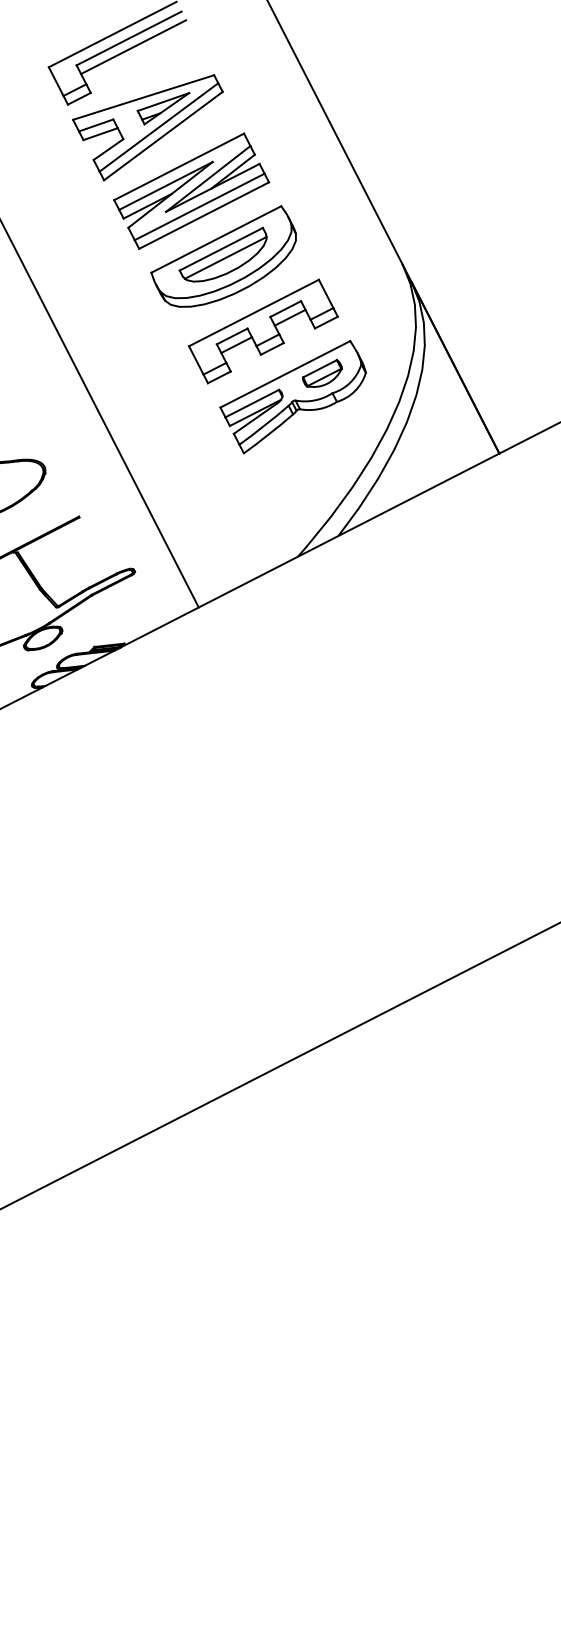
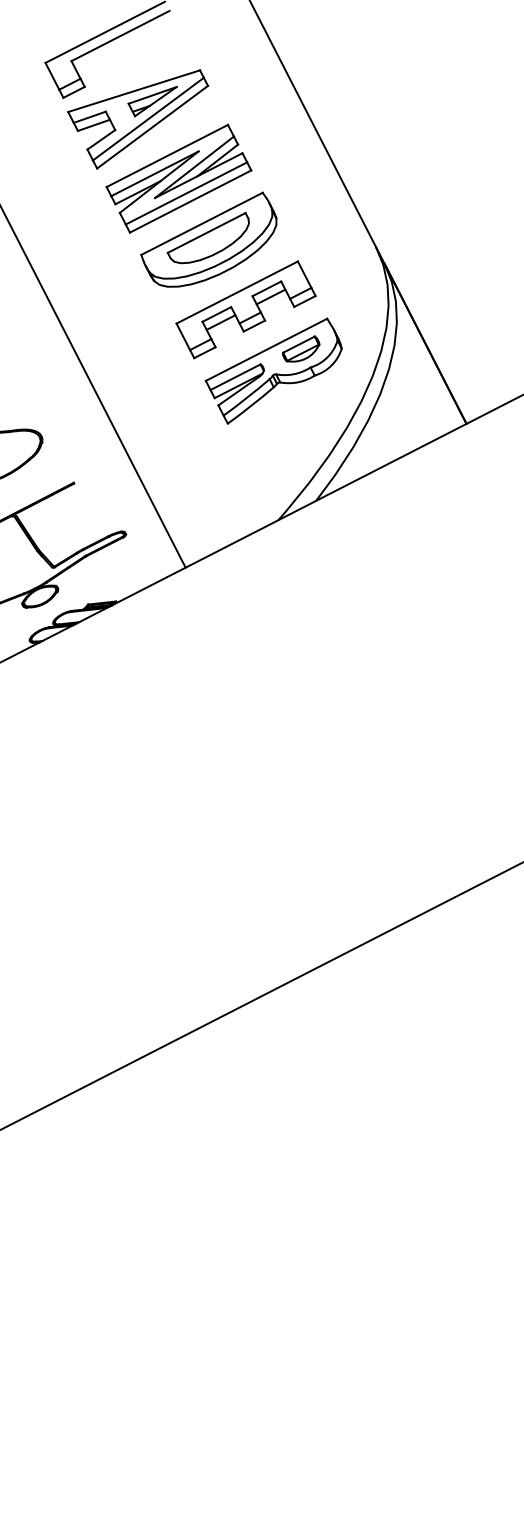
line: (133, 47) -> (124, 44), removed
line: (225, 257) -> (210, 240), removed

